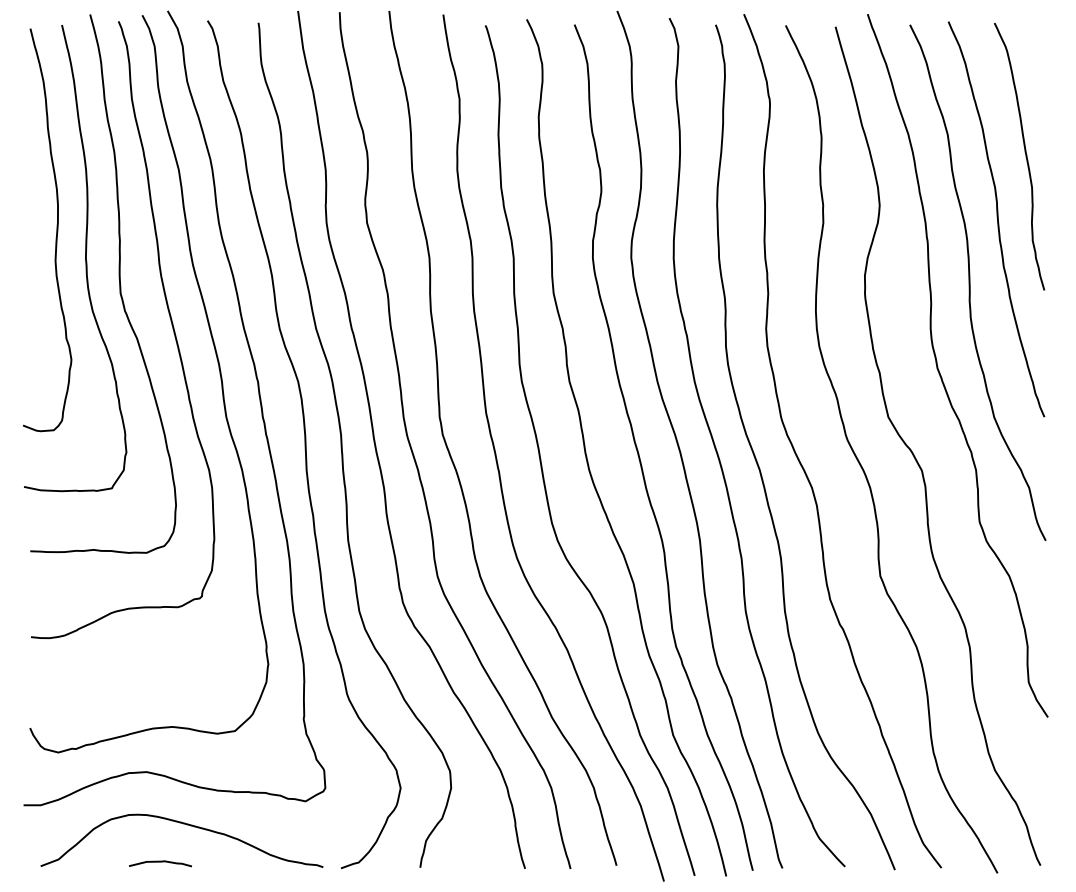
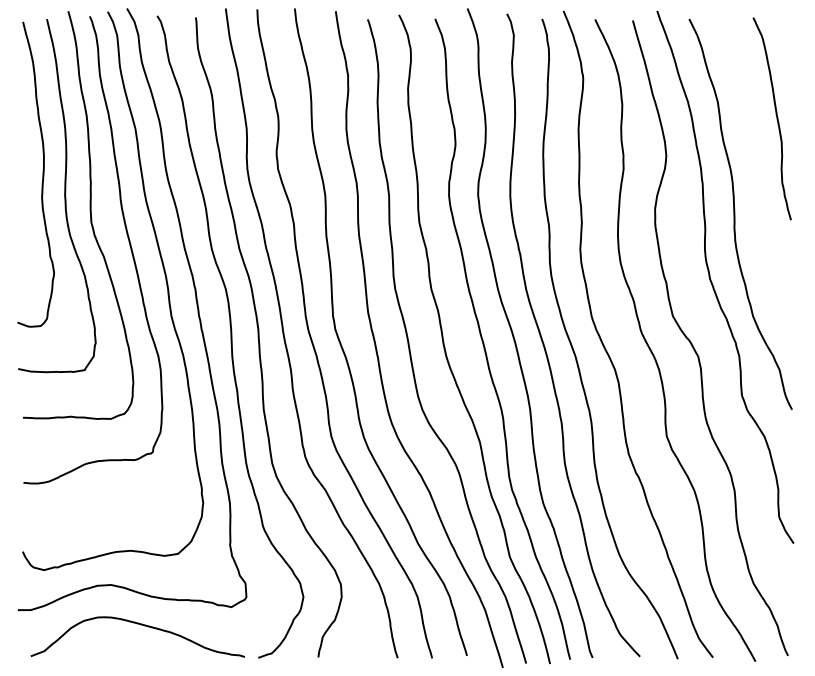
curve: (997, 219) -> (755, 166), removed
curve: (160, 862) -> (121, 653), removed

